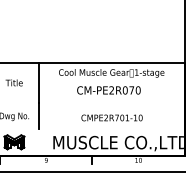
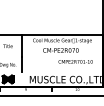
text: (111, 117) -> (75, 61), moved

